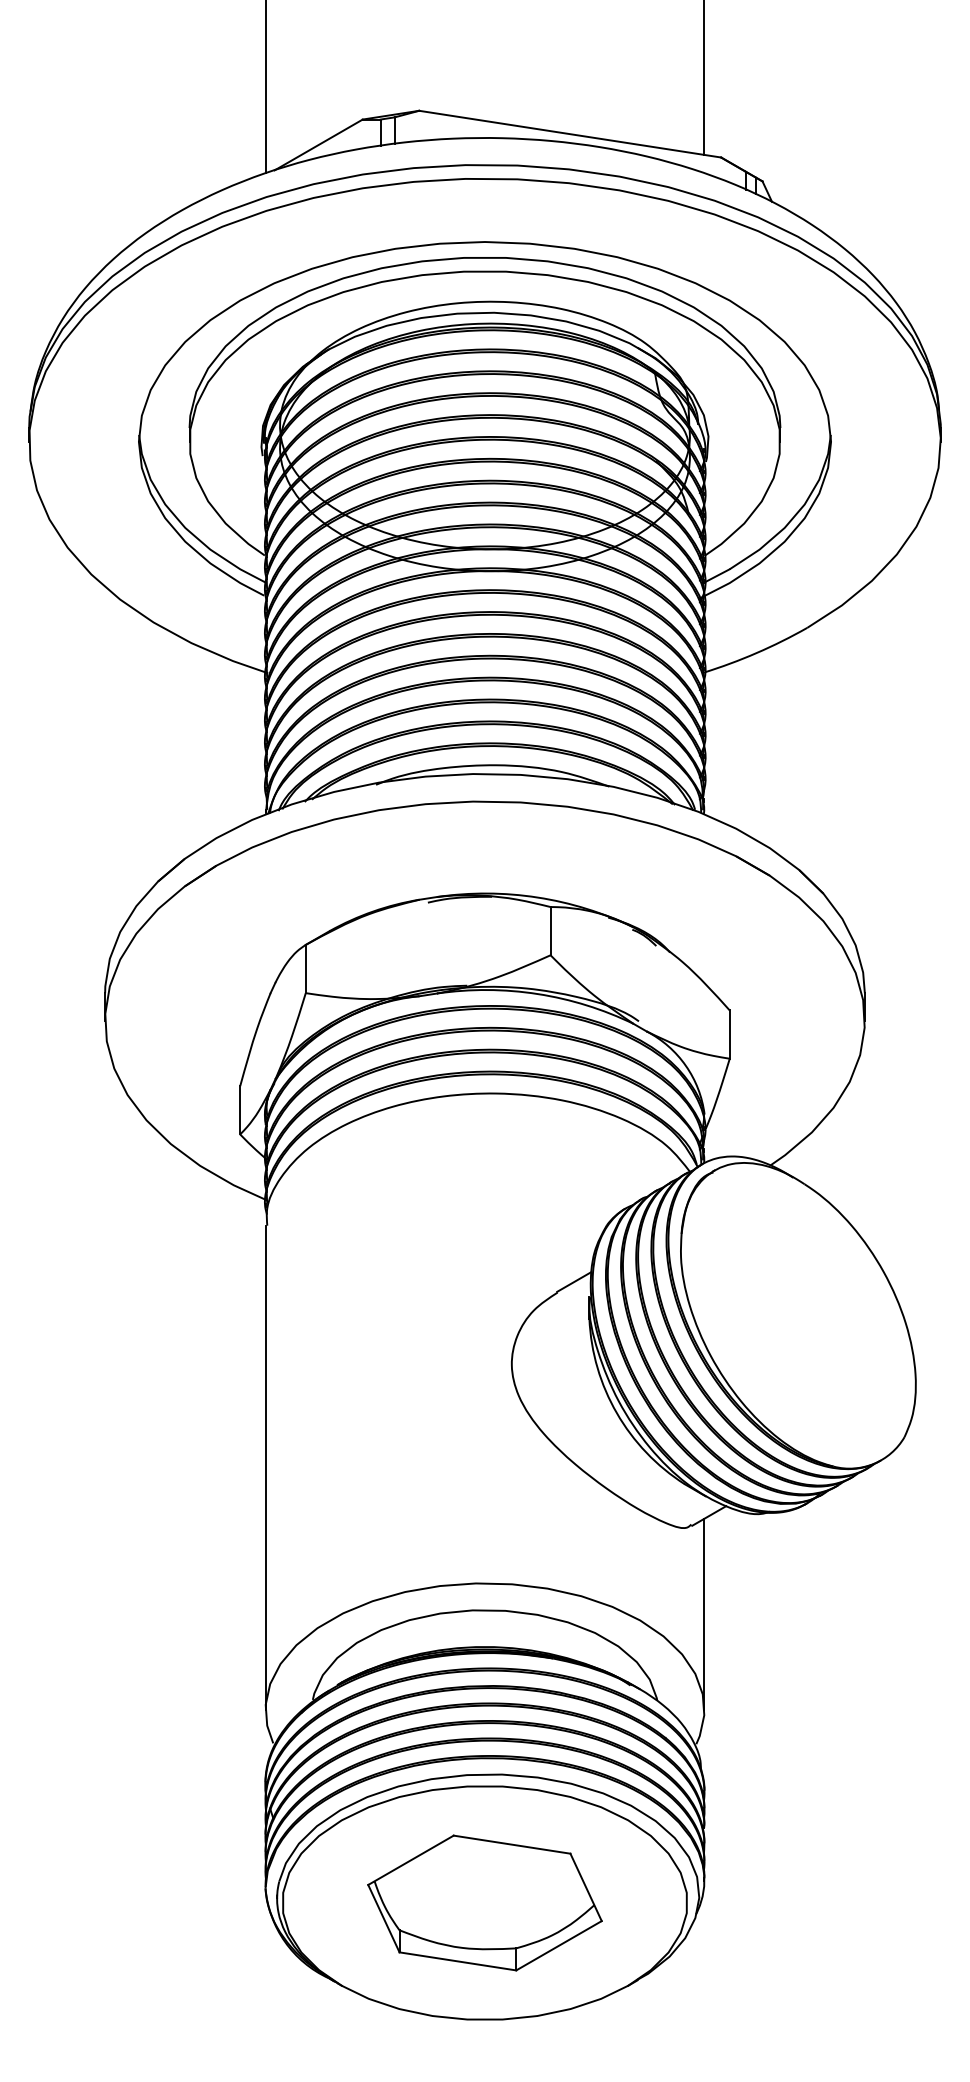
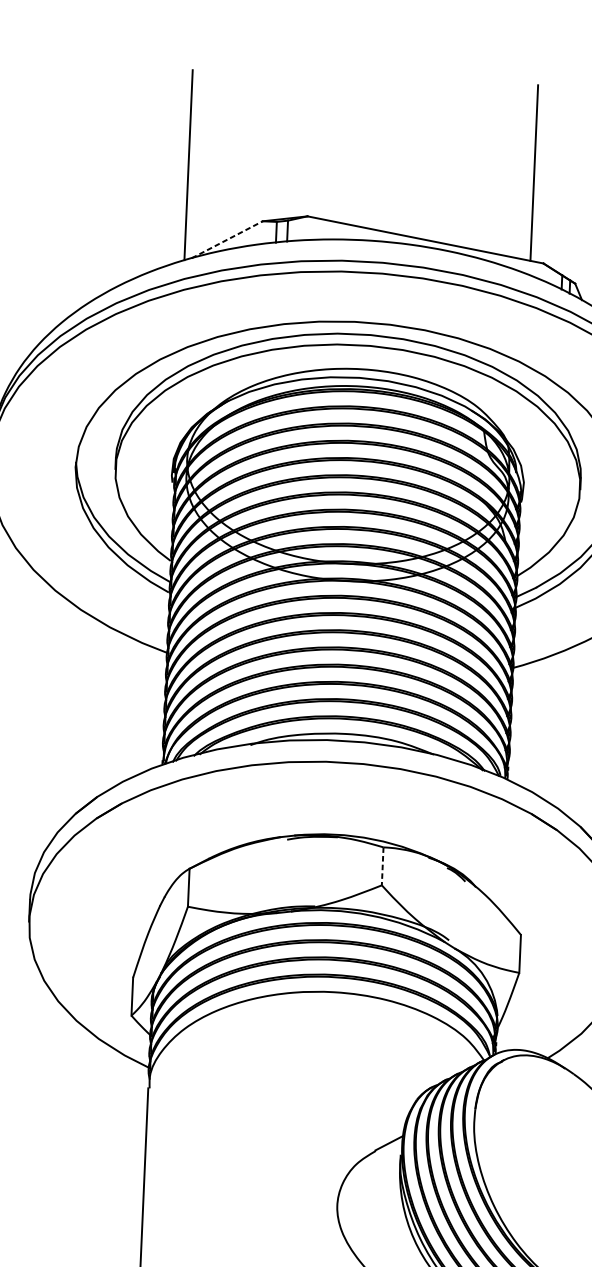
line: (318, 144) -> (227, 239), solid -> dashed
line: (550, 931) -> (382, 866), solid -> dashed

